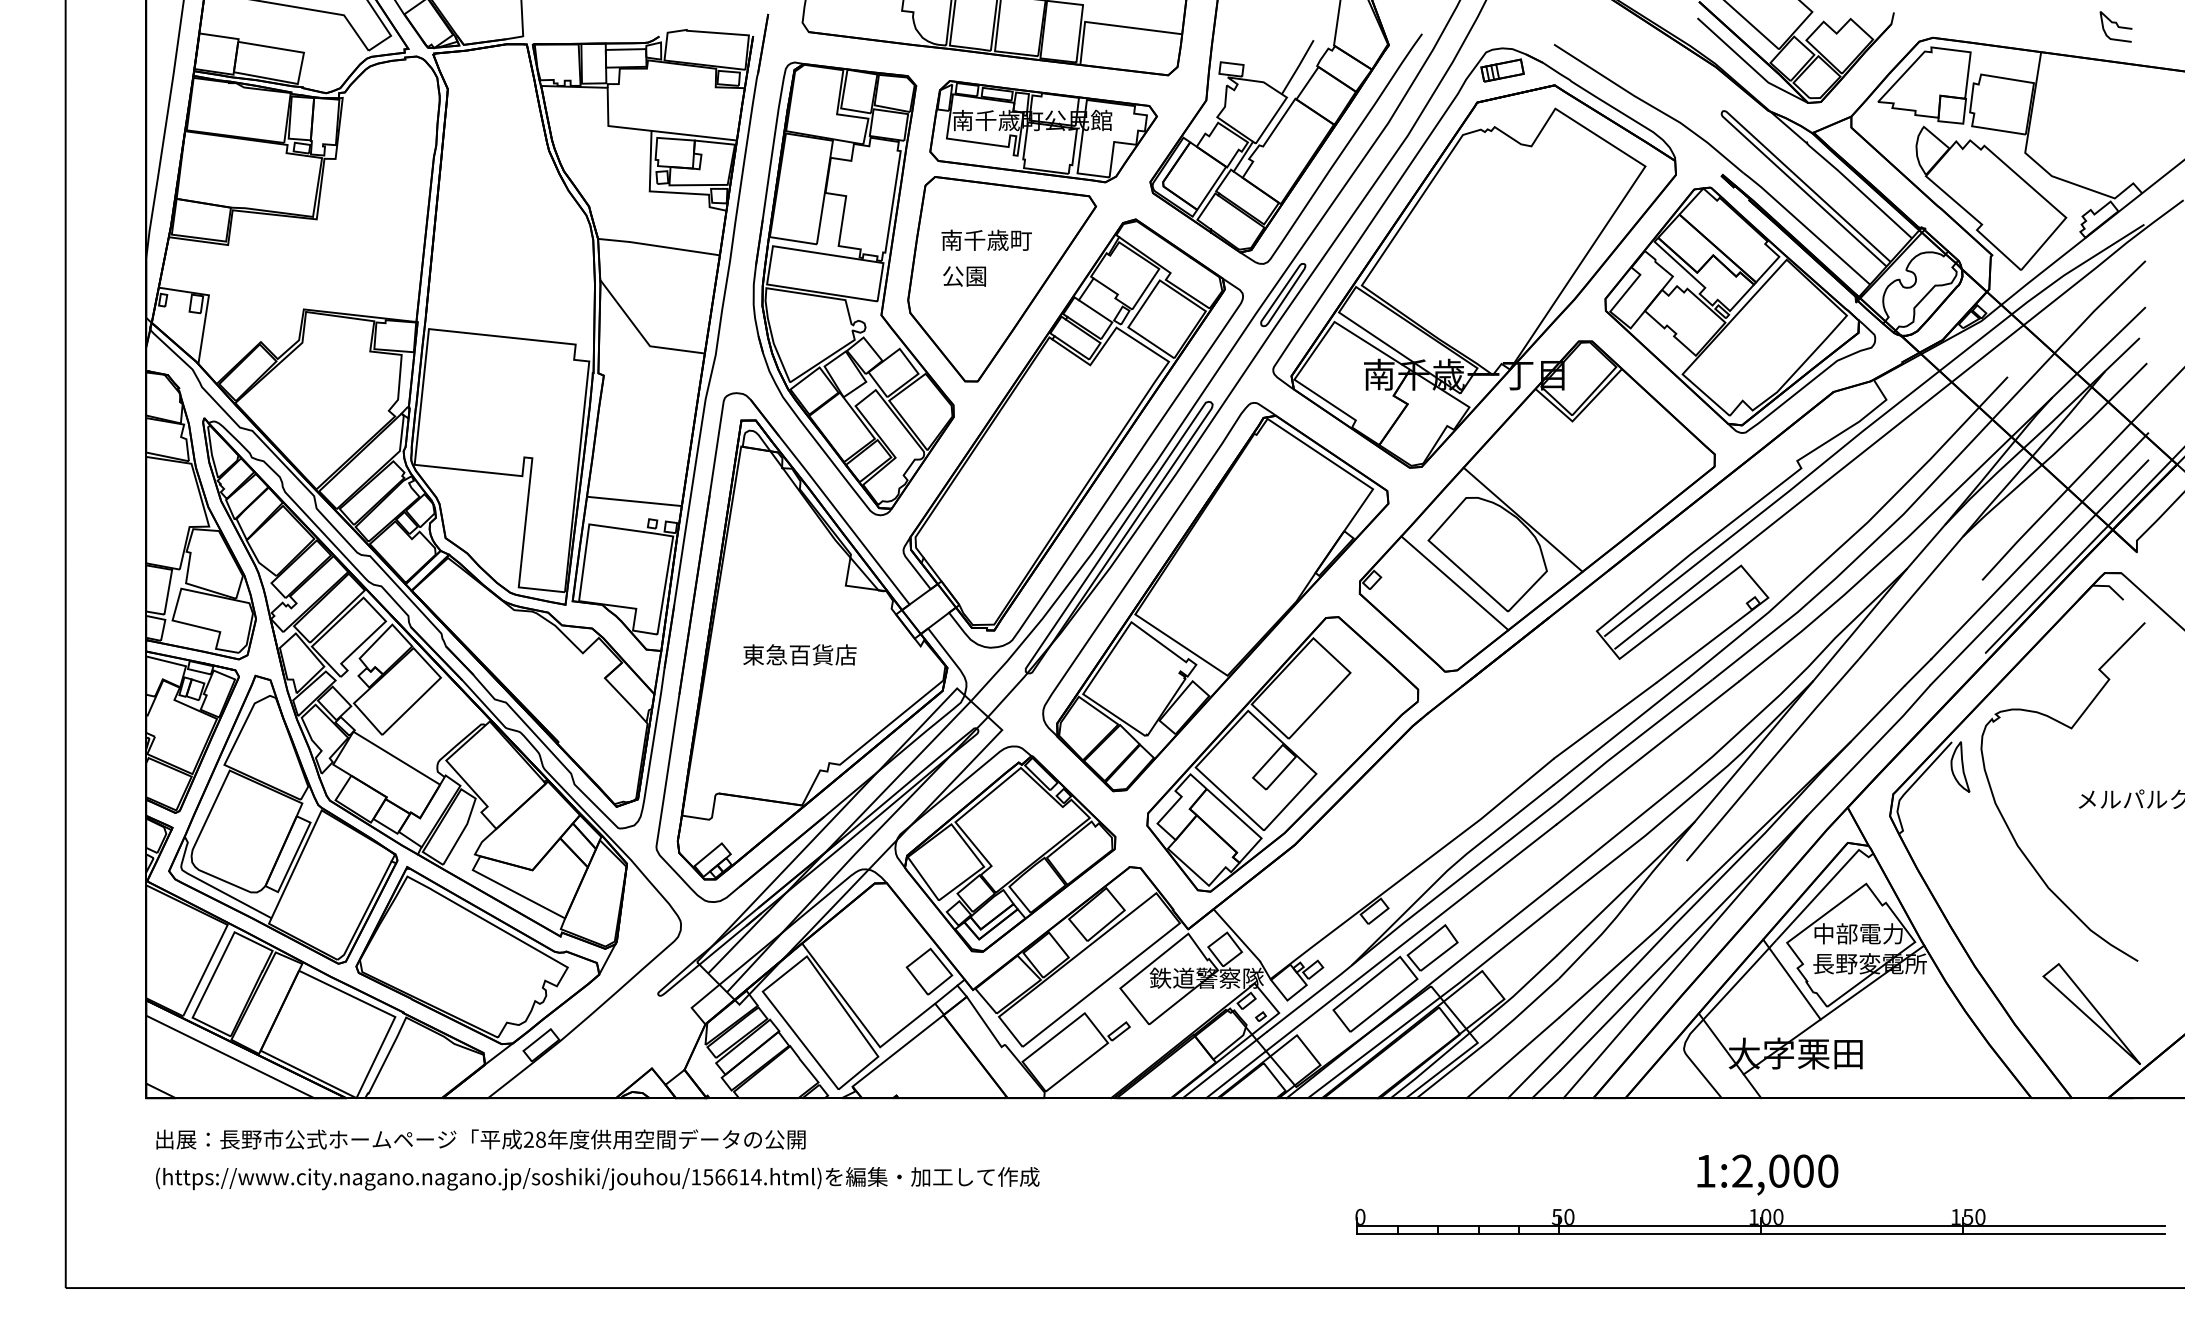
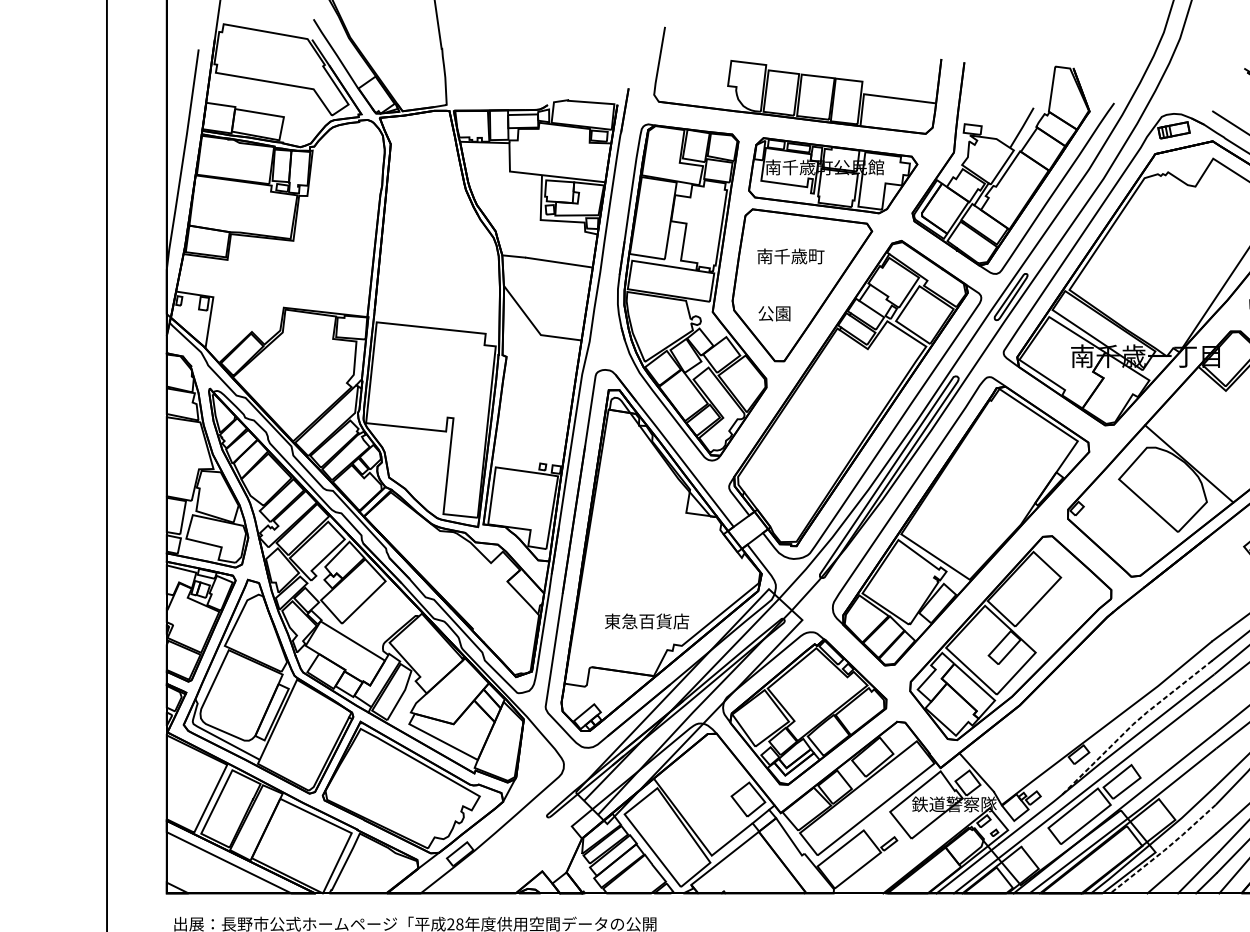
text: (964, 276) -> (774, 313), moved
line: (633, 501) -> (528, 450), removed
line: (1454, 583) -> (1138, 511), removed
text: (799, 654) -> (646, 621), moved
line: (1448, 870) -> (1133, 724), solid -> dashed
line: (1489, 1040) -> (1164, 850), solid -> dashed

